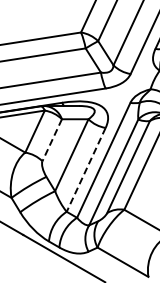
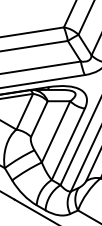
line: (52, 140) -> (39, 119), dashed -> solid
line: (86, 170) -> (68, 144), dashed -> solid

